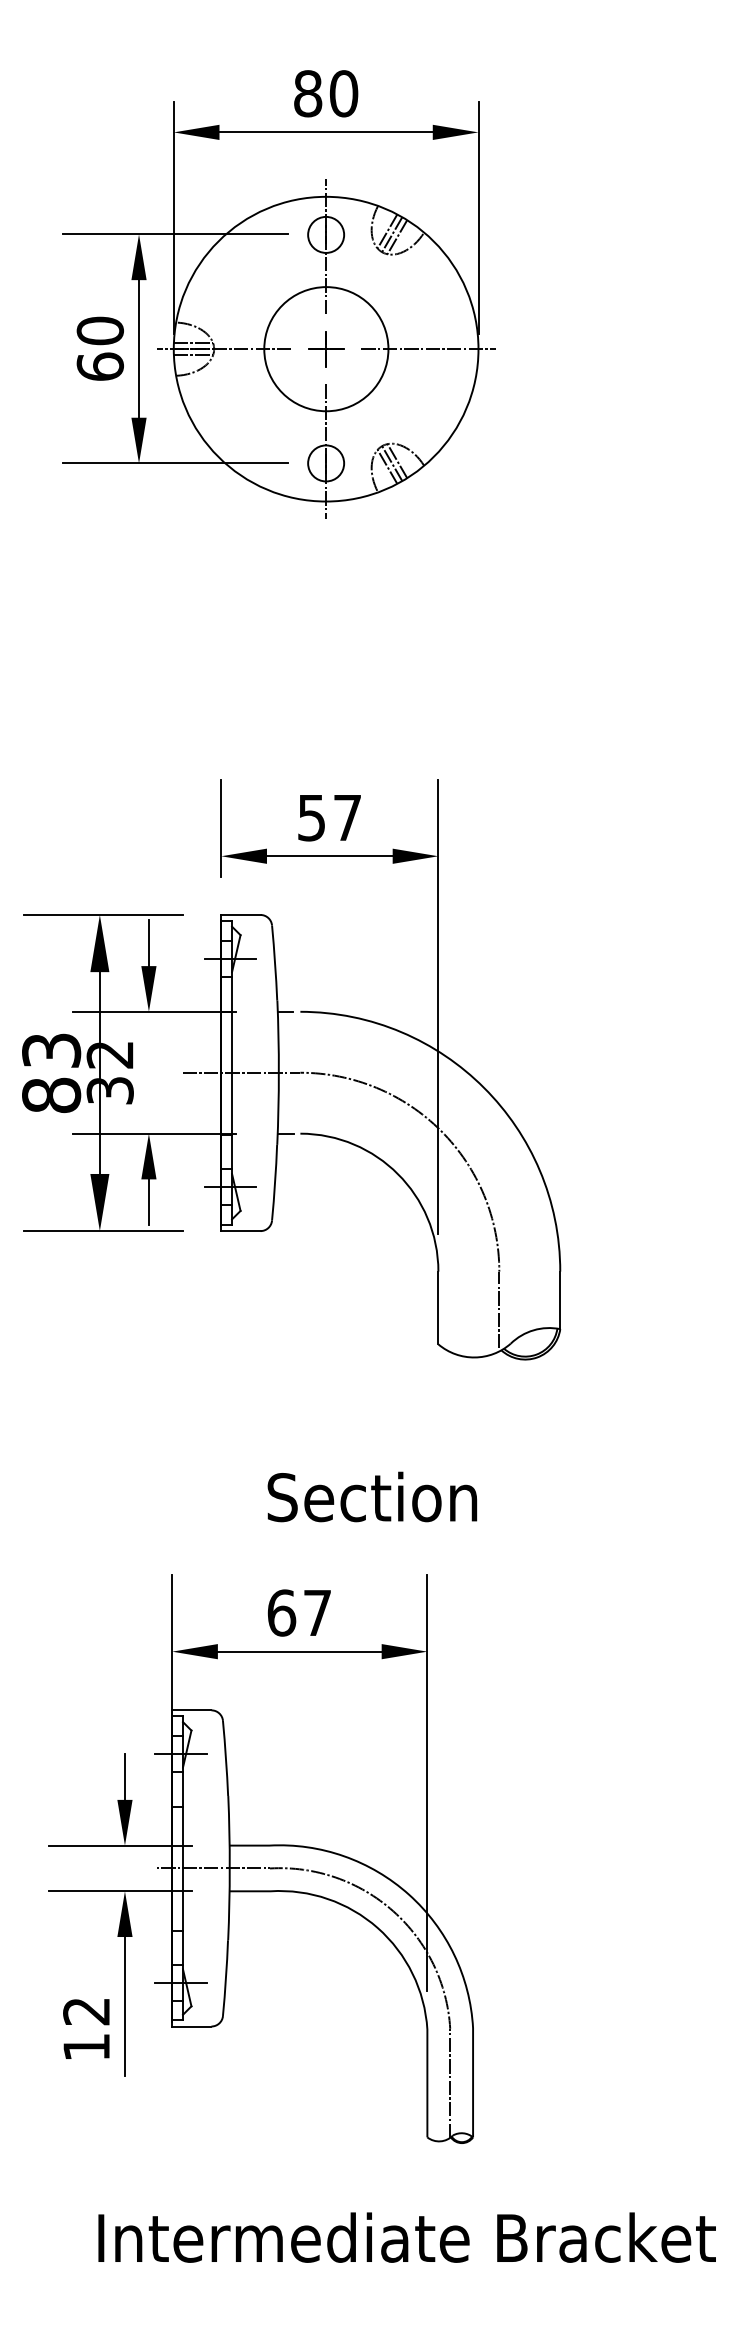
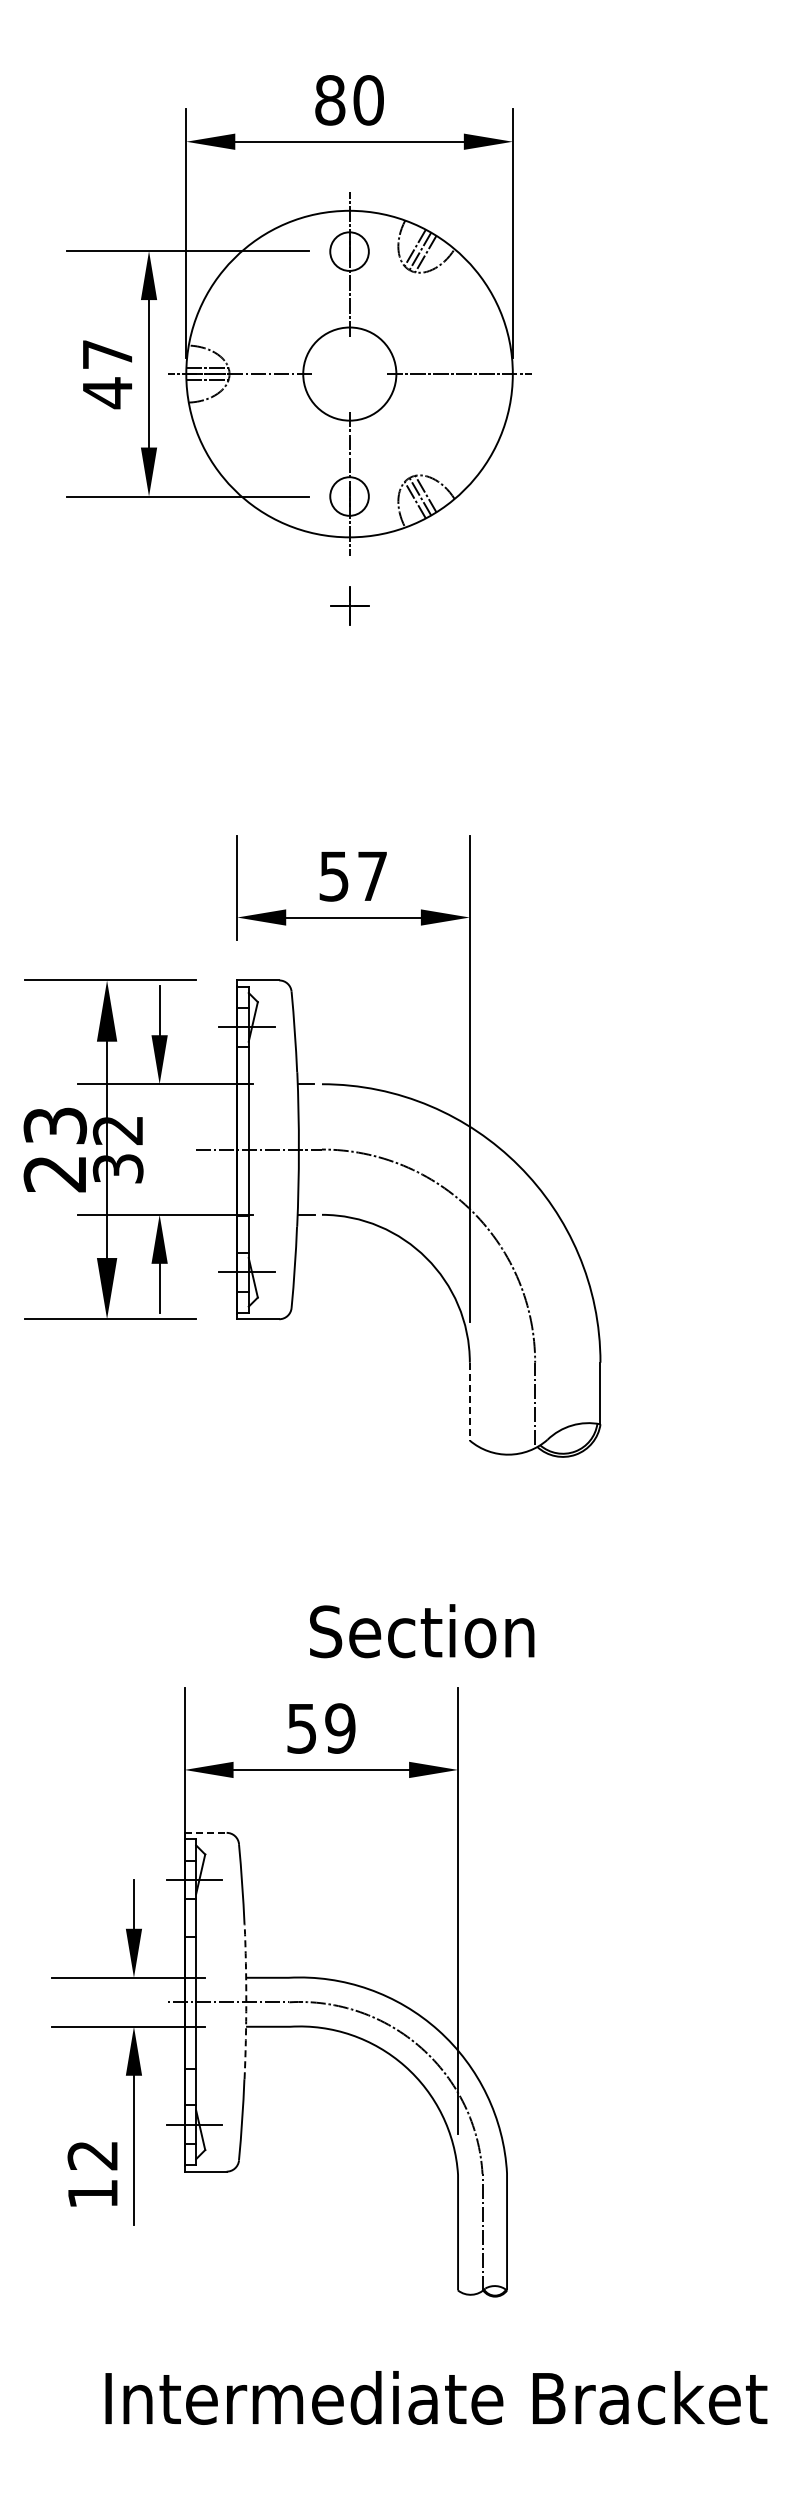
circle: (326, 348) -> (349, 373), size x0.7
part: (326, 348) -> (349, 605), moved
text: (100, 349) -> (107, 374), 60 -> 47
text: (51, 1095) -> (55, 1173), 83 -> 23
line: (438, 1307) -> (469, 1401), solid -> dashed
text: (372, 1497) -> (422, 1631), moved
text: (299, 1612) -> (321, 1728), 67 -> 59
line: (192, 1710) -> (206, 1832), solid -> dashed
arc: (229, 1867) -> (246, 2001), solid -> dashed

